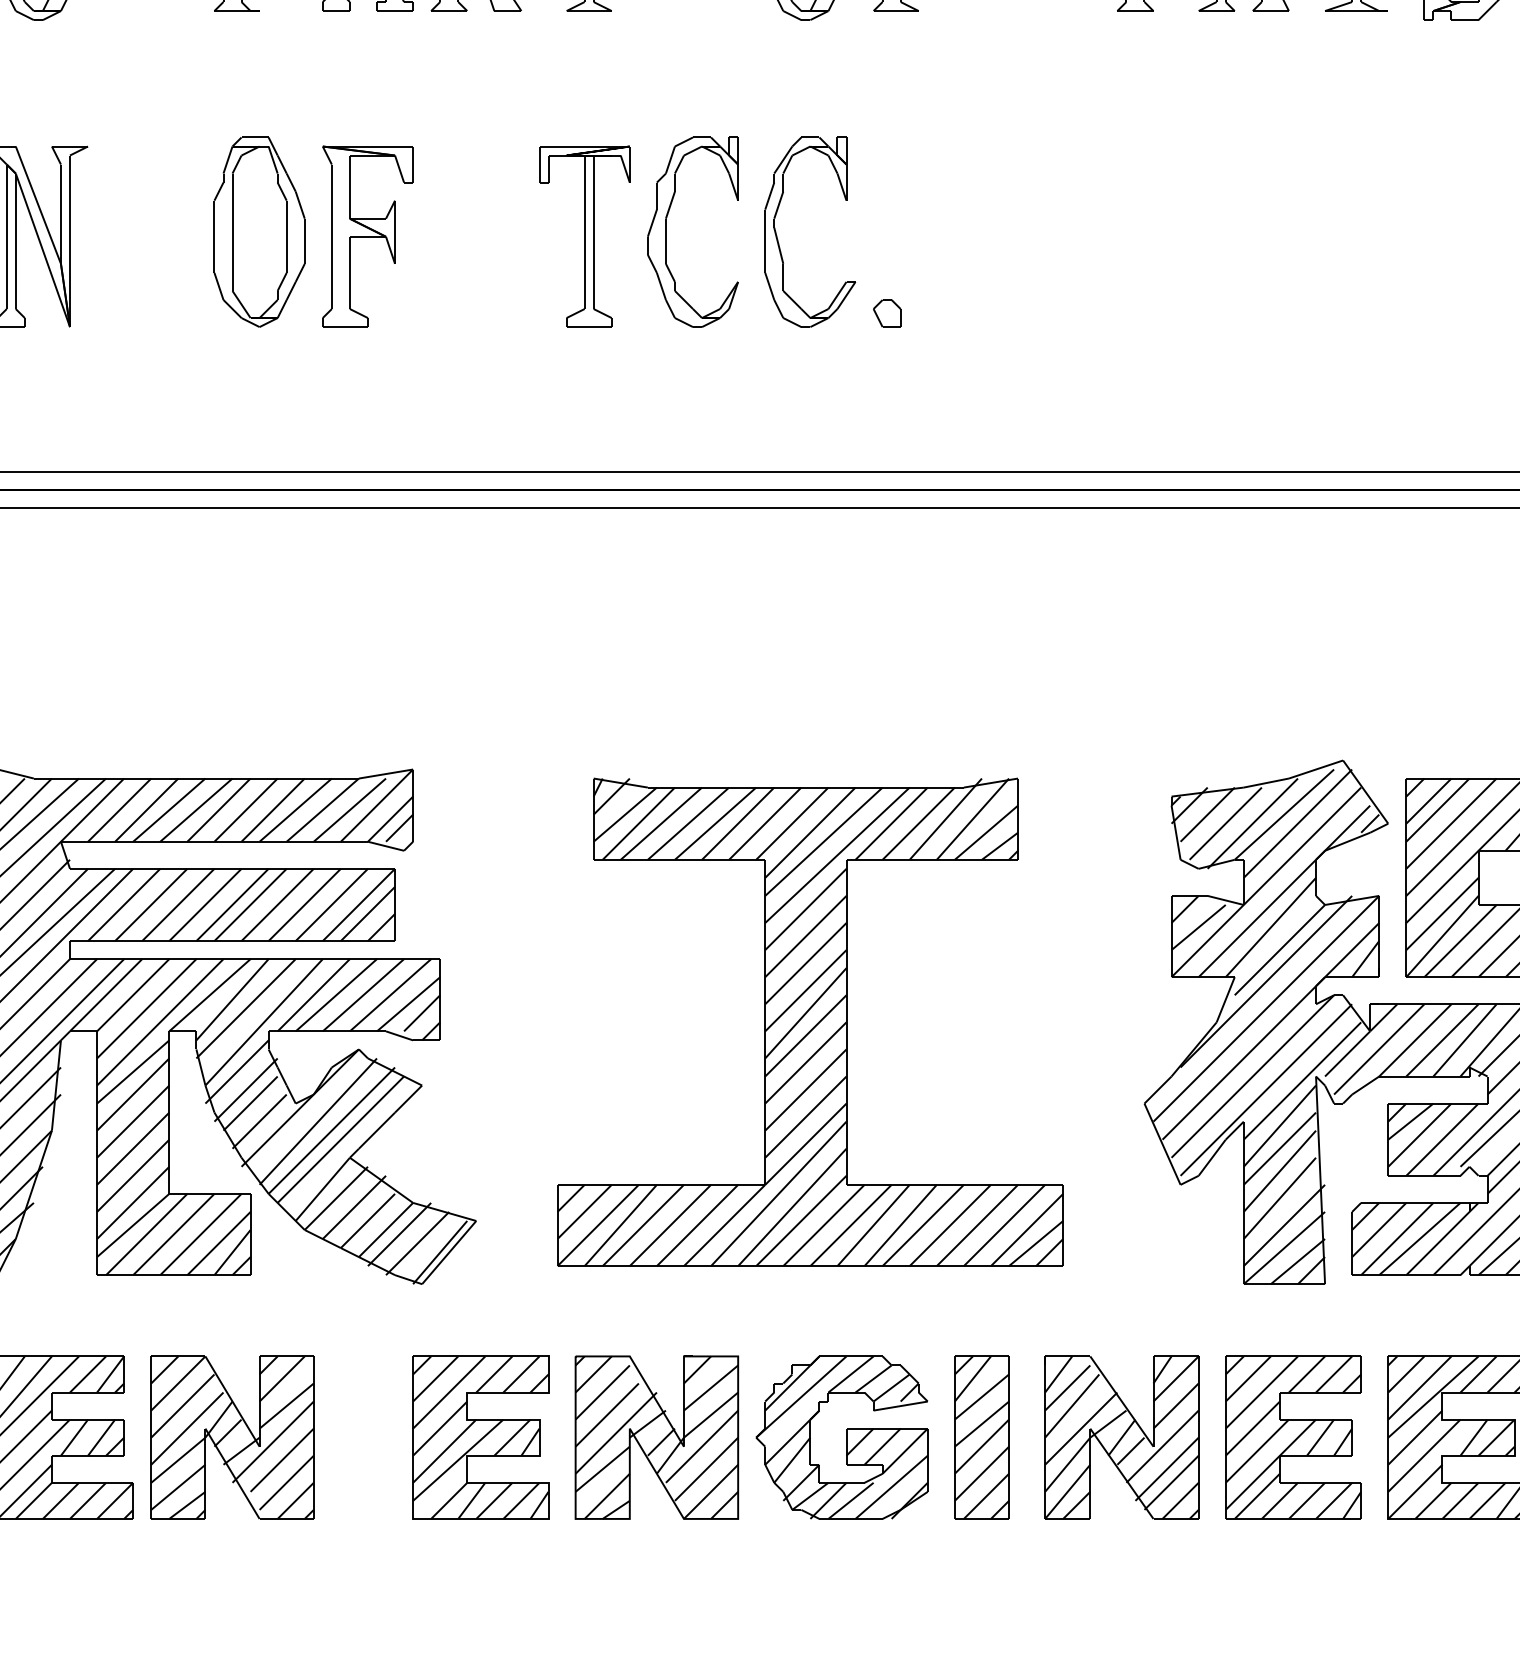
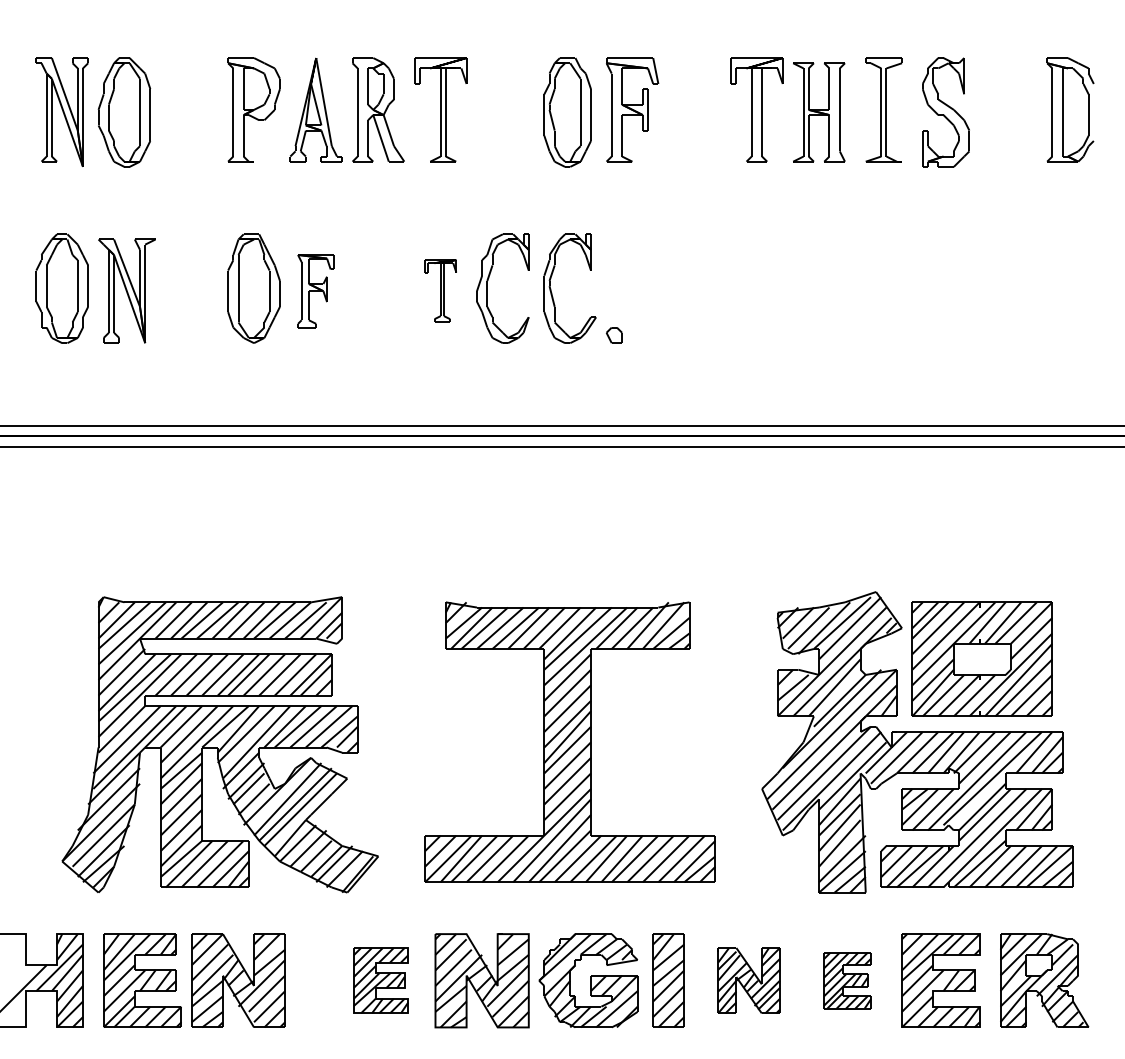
part: (366, 235) -> (315, 290), size x0.7
part: (584, 235) -> (440, 290), size x0.6
part: (479, 1437) -> (380, 980), size x0.7
part: (1120, 1437) -> (748, 980), size x0.7
part: (1293, 1437) -> (847, 980), size x0.6

